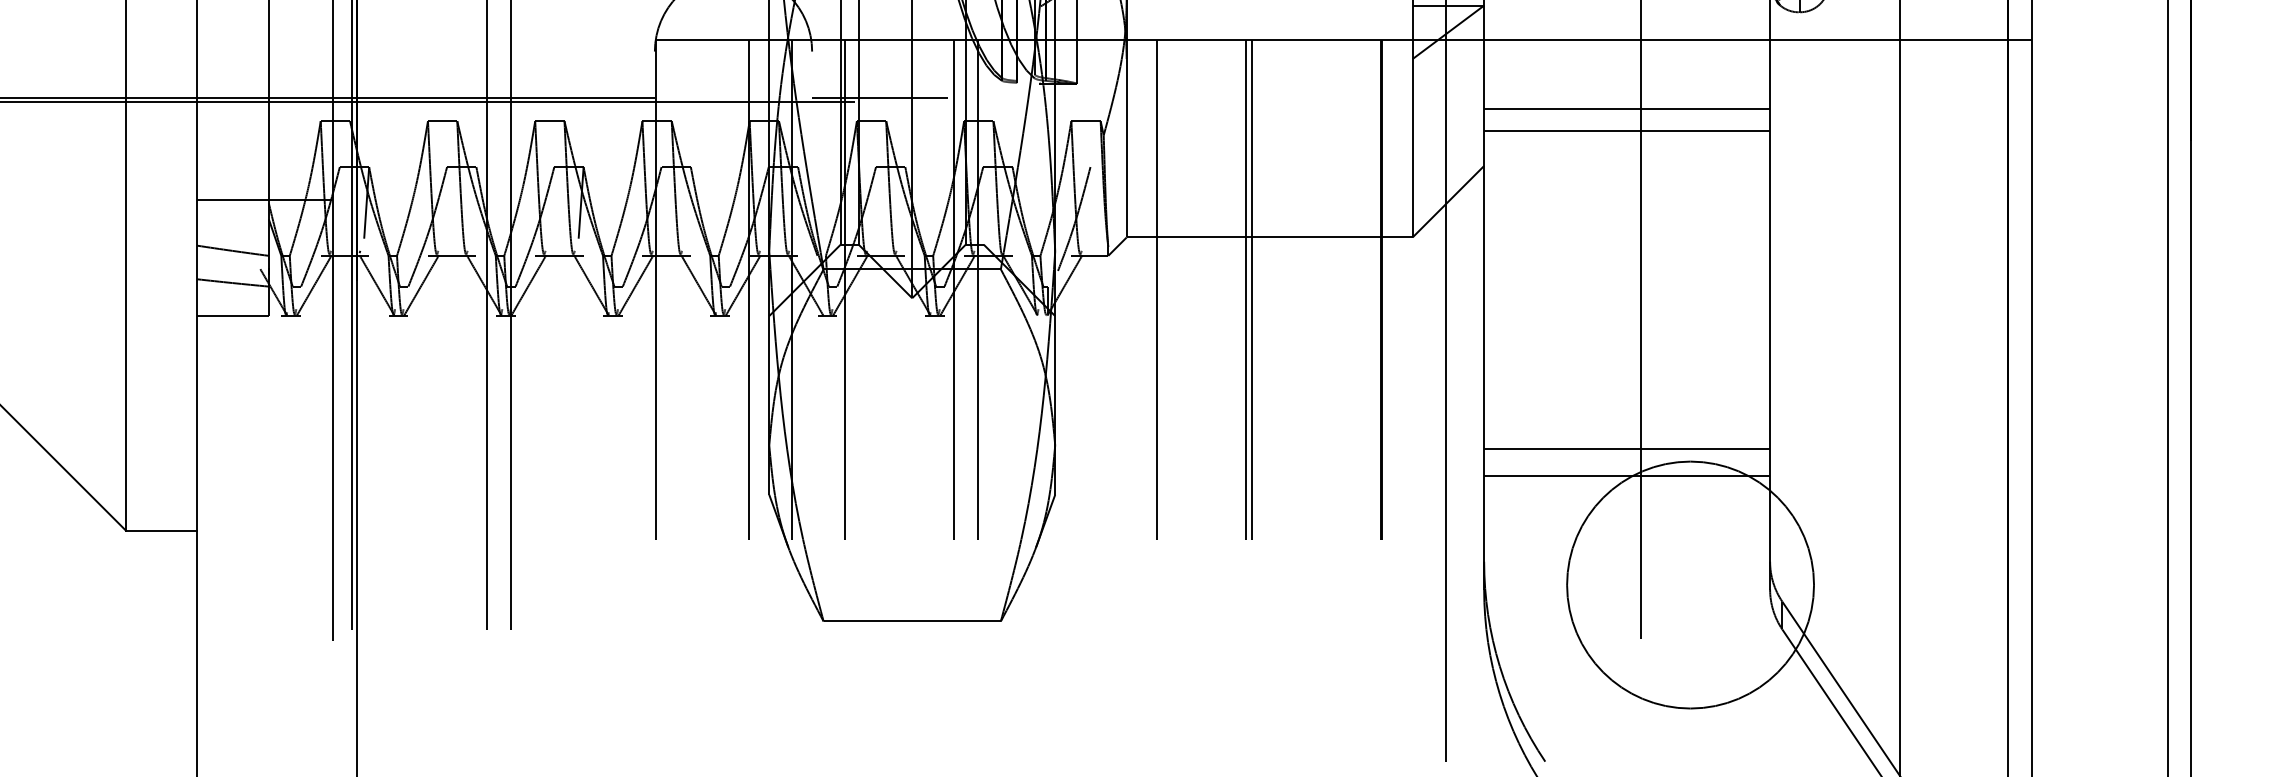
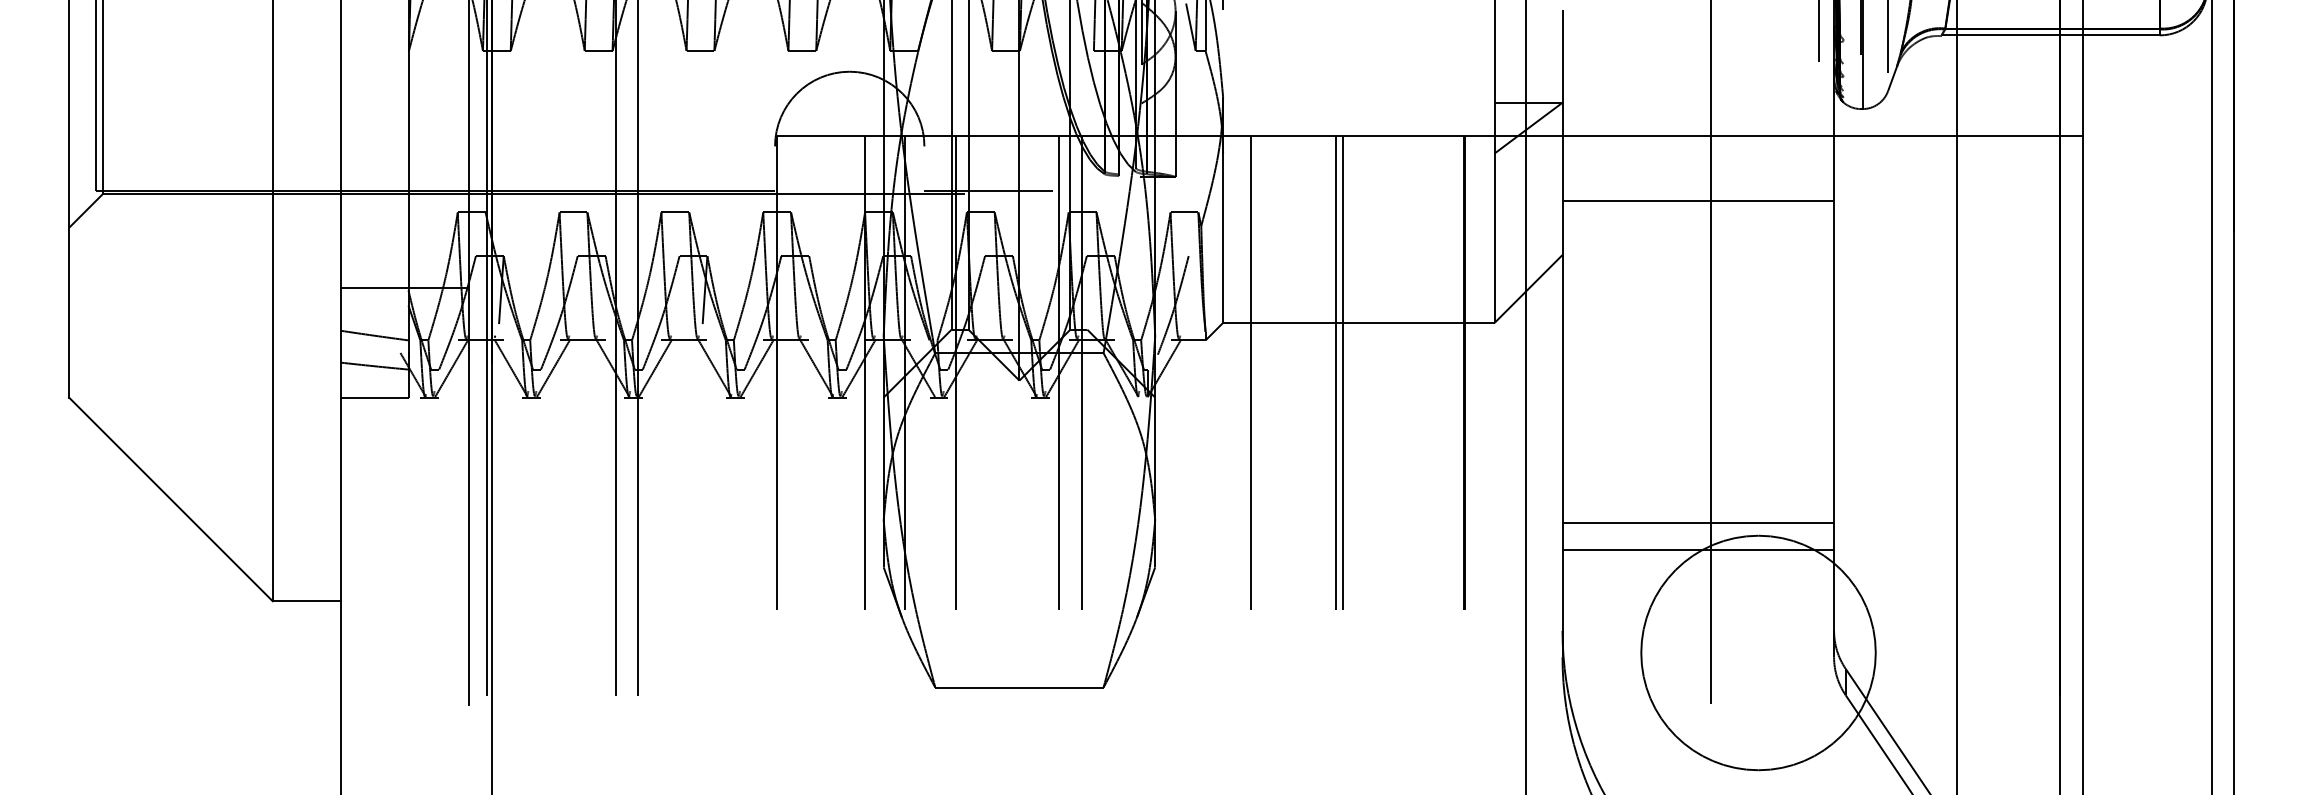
line: (1627, 130) -> (1698, 221), removed

